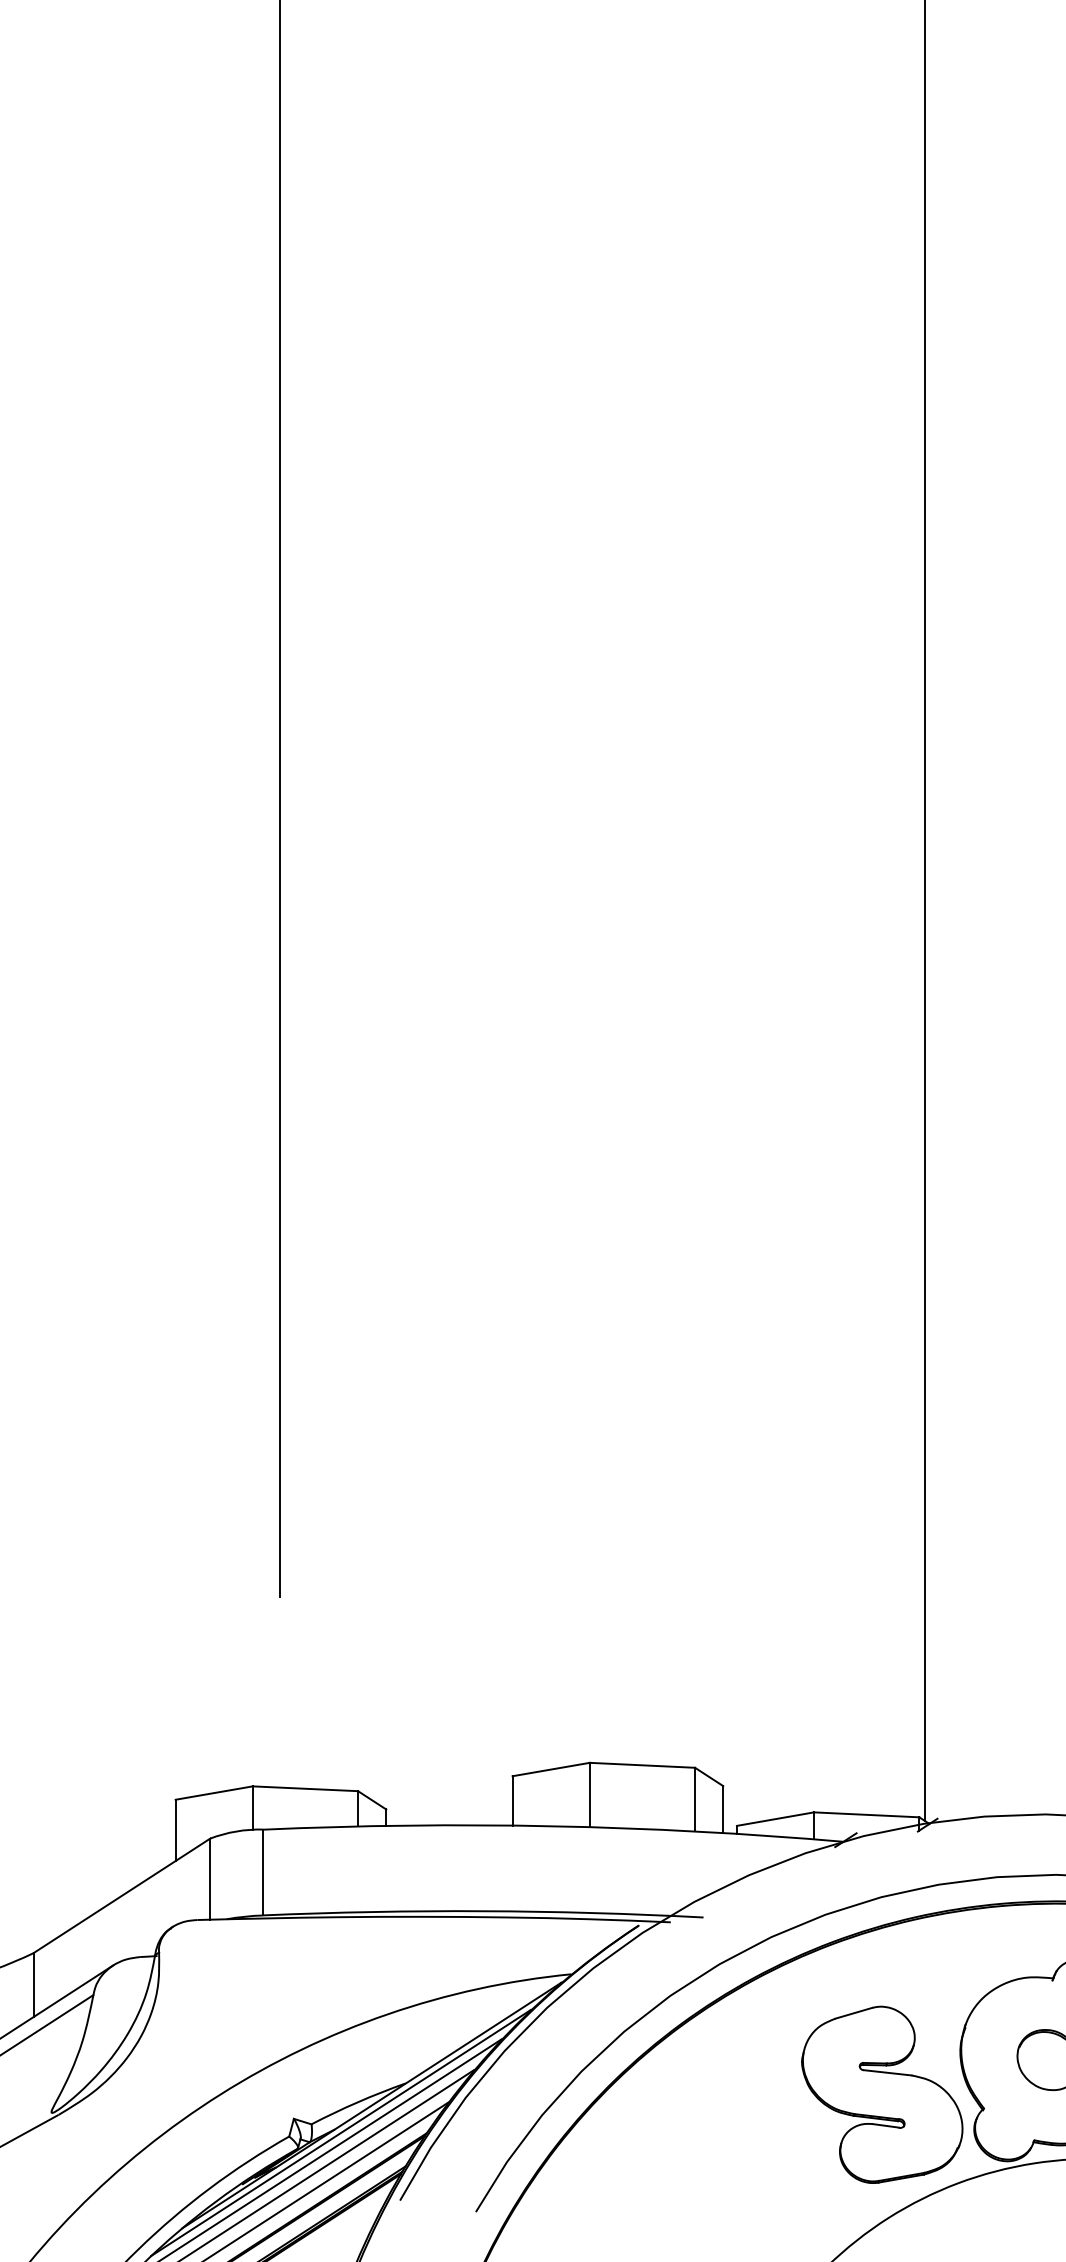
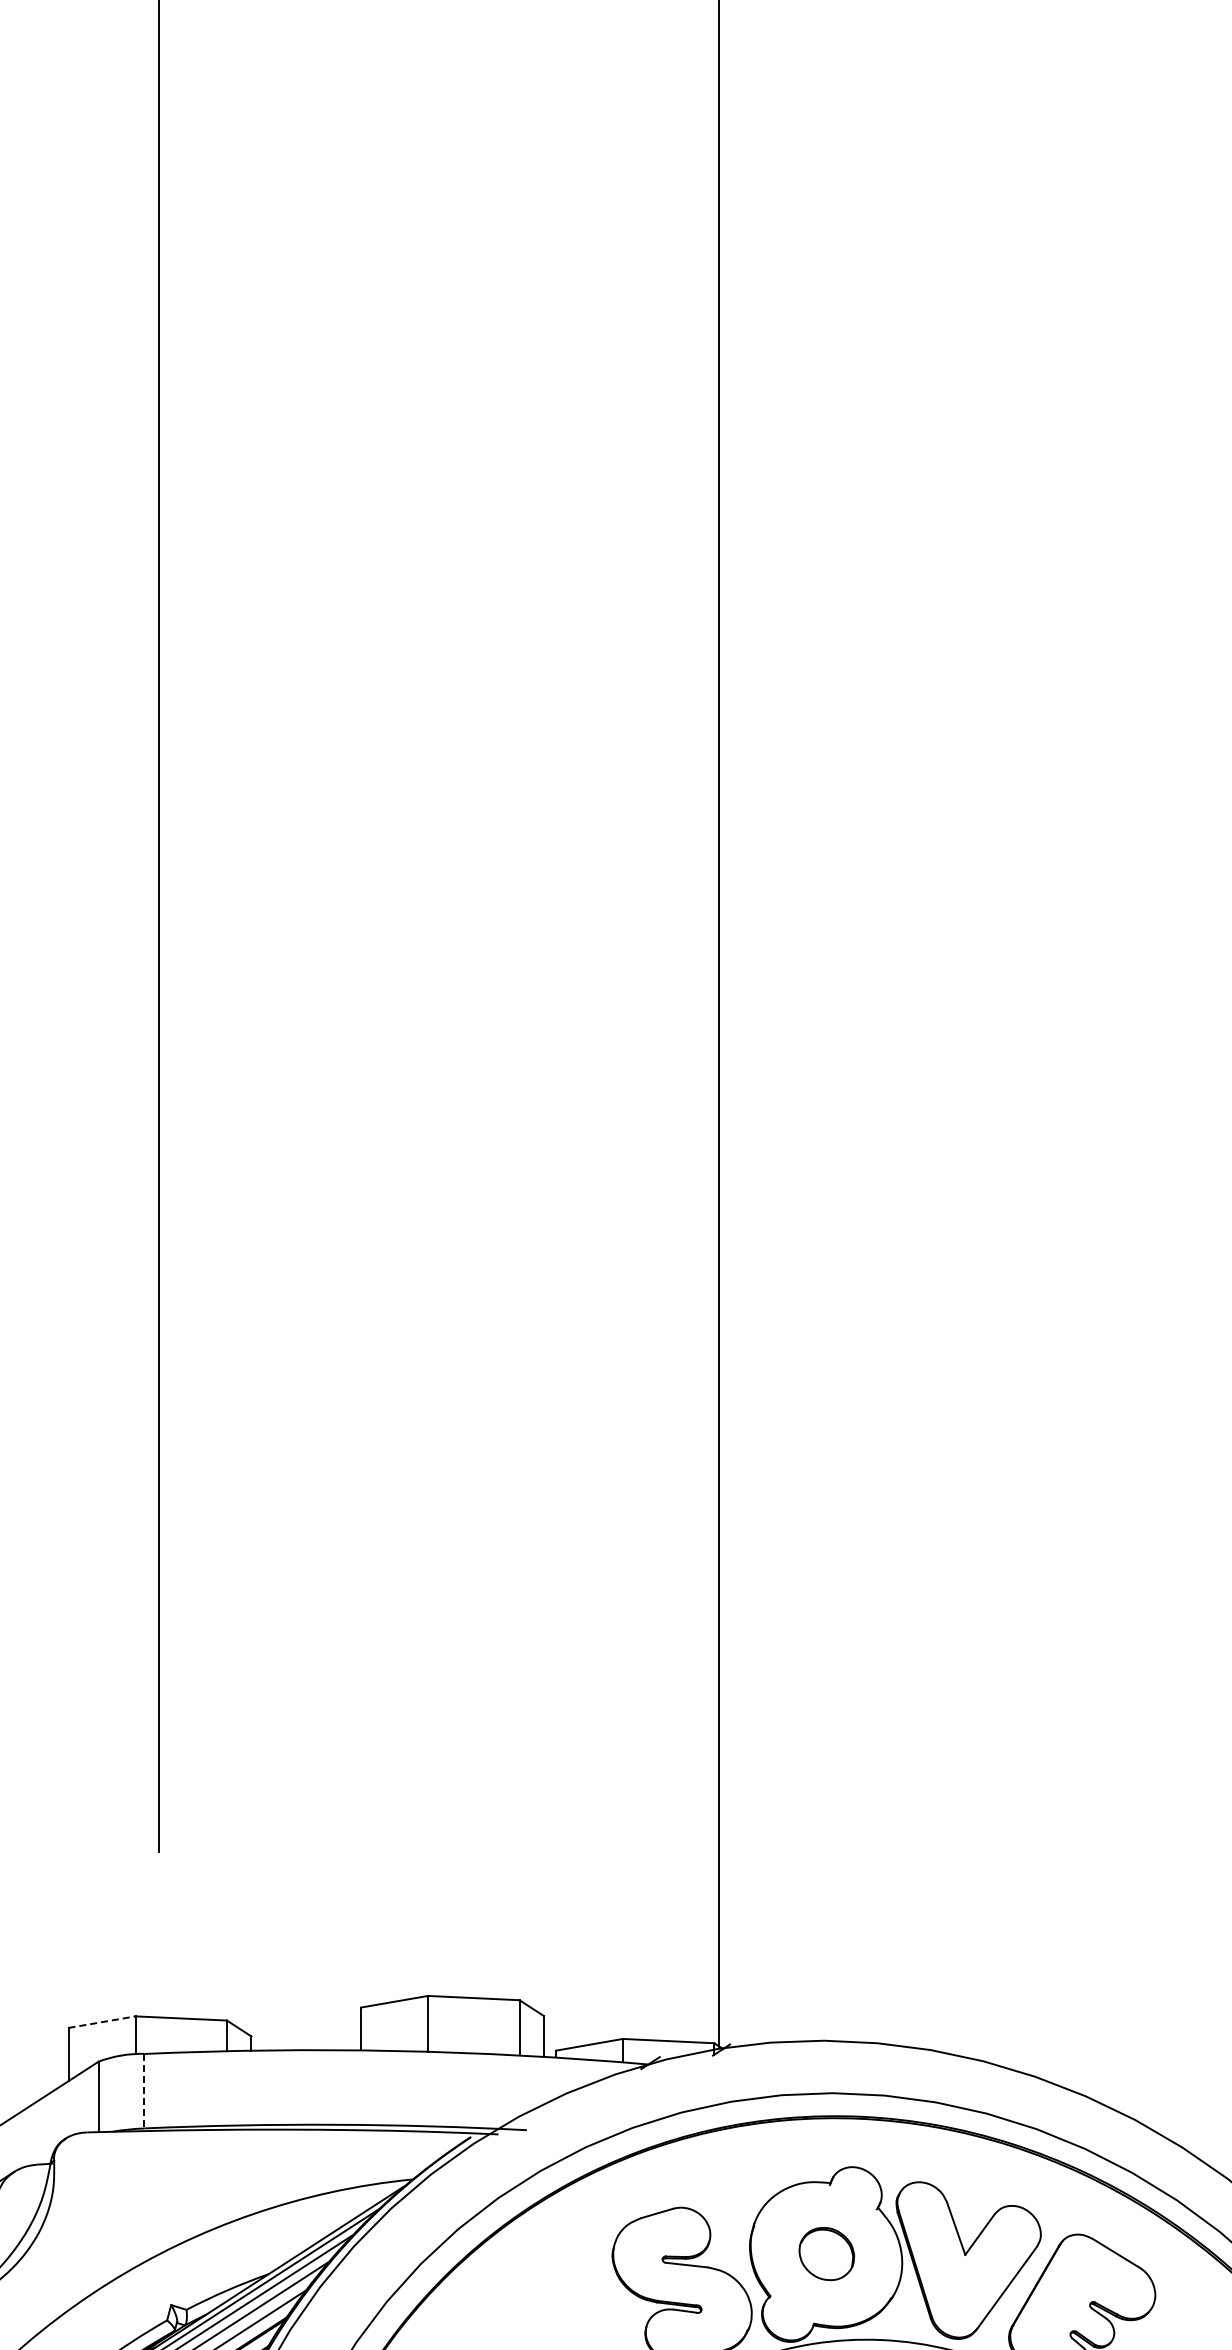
line: (214, 1793) -> (102, 2022), solid -> dashed
line: (263, 1872) -> (144, 2091), solid -> dashed

